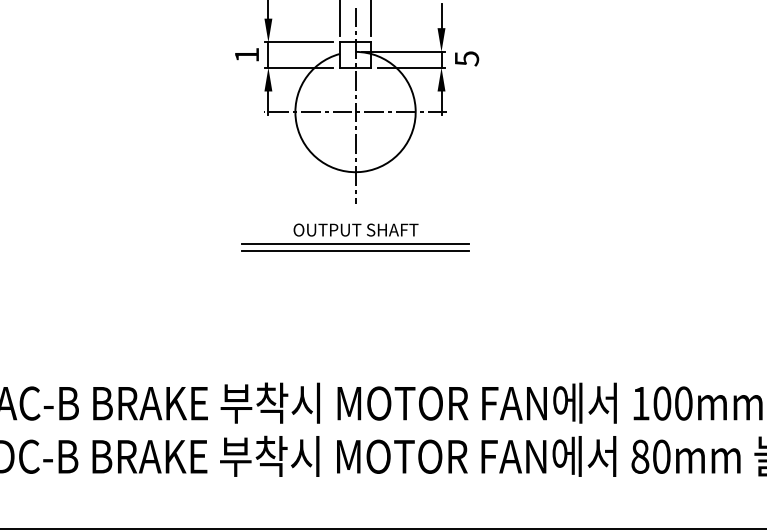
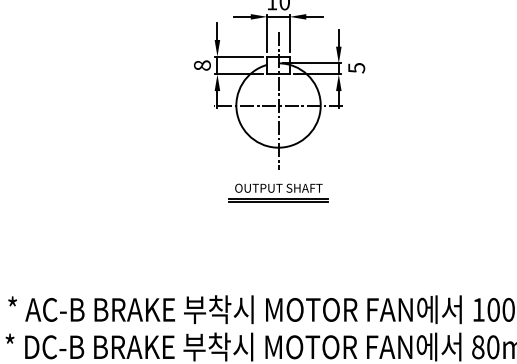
text: (246, 54) -> (202, 65), 1 -> 8
part: (355, 247) -> (278, 200), size x0.62

